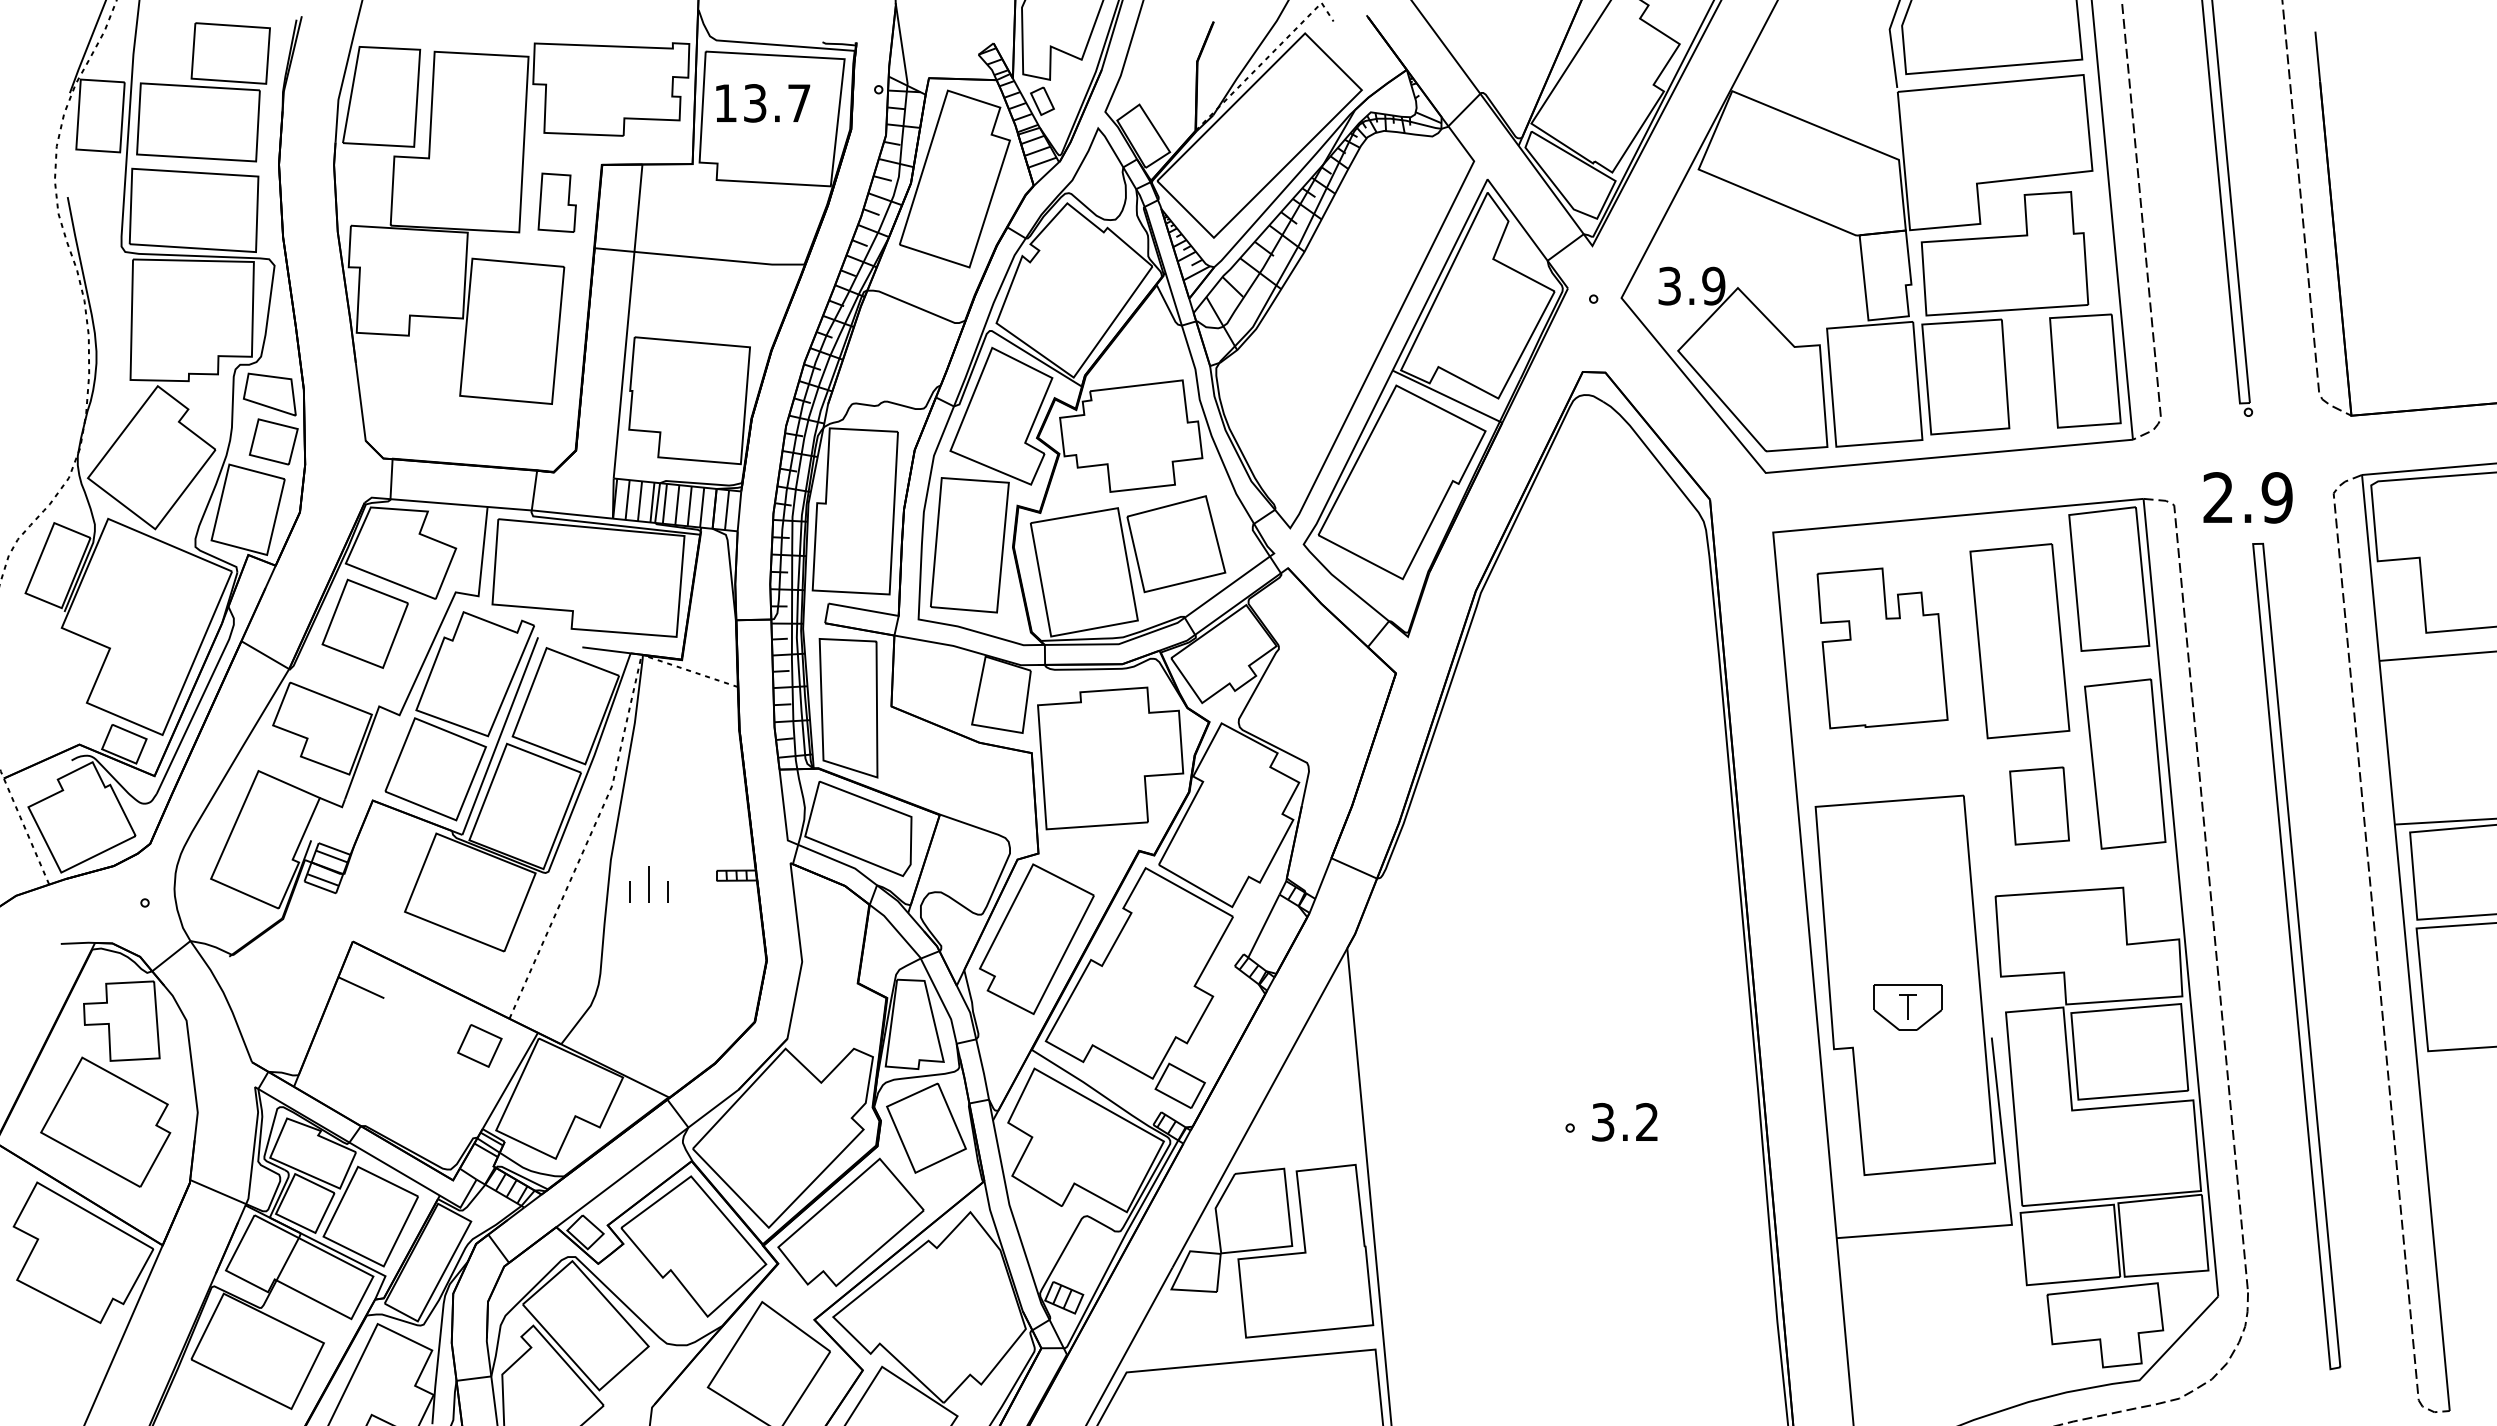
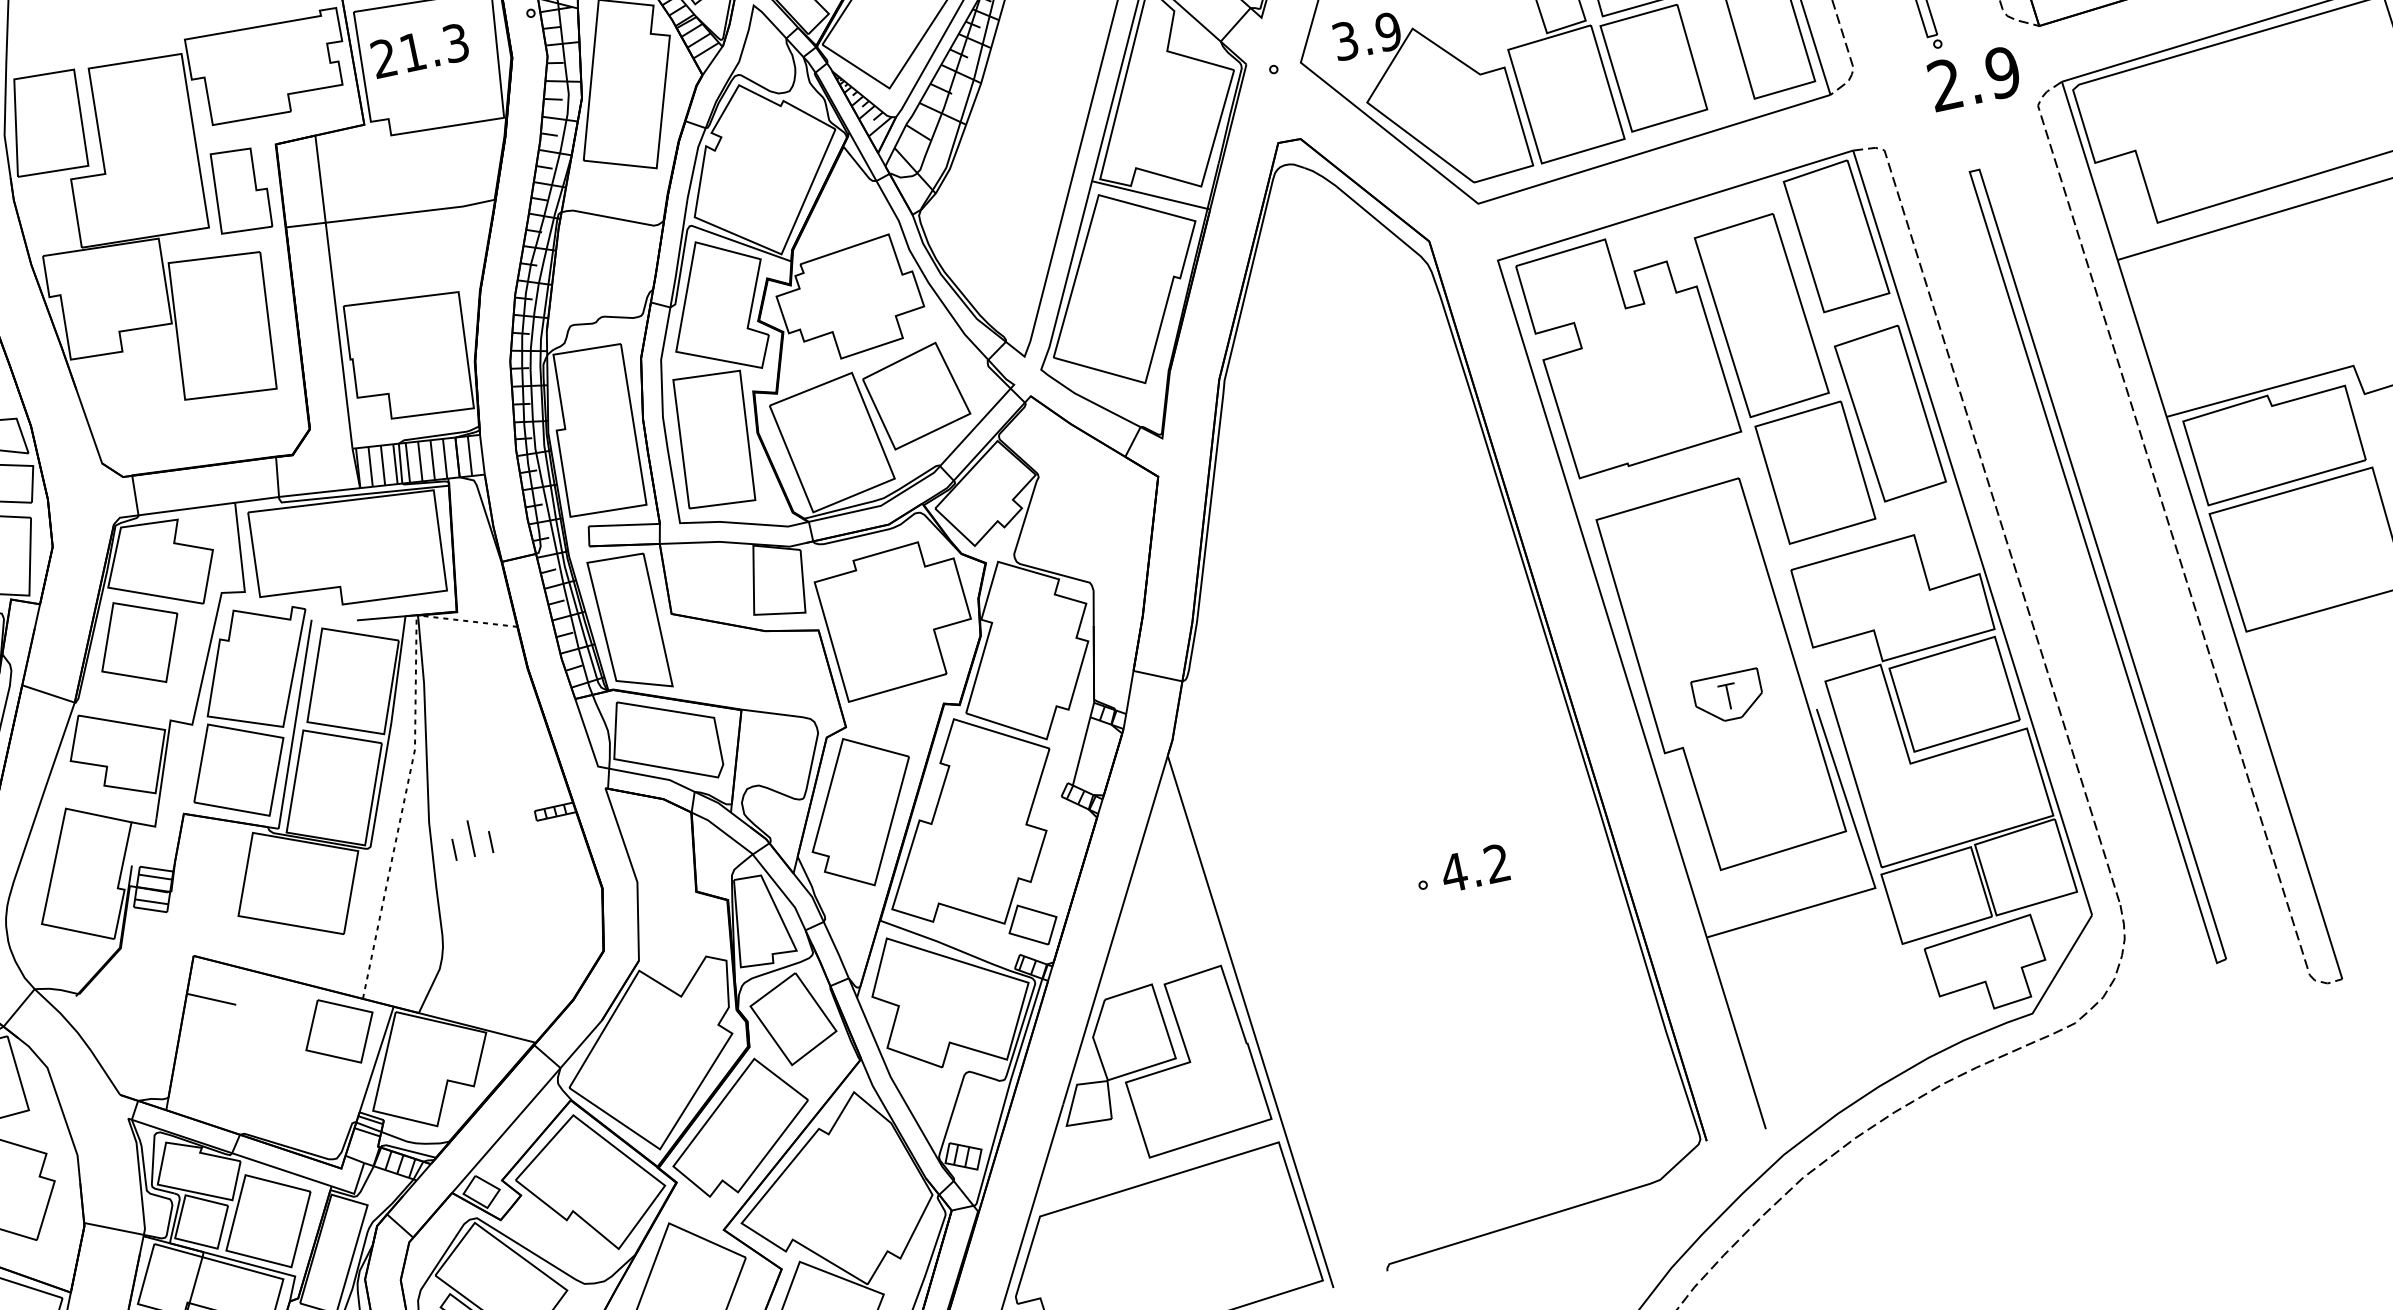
text: (762, 103) -> (420, 50), 13.7 -> 21.3
part: (556, 202) -> (239, 190), size x1.43
text: (2247, 497) -> (1973, 78), moved
part: (1882, 648) -> (1628, 351), size x1.43
part: (2039, 805) -> (1815, 472), size x1.67
part: (479, 1045) -> (339, 1031), size x1.67
text: (1602, 1122) -> (1453, 873), 3.2 -> 4.2

